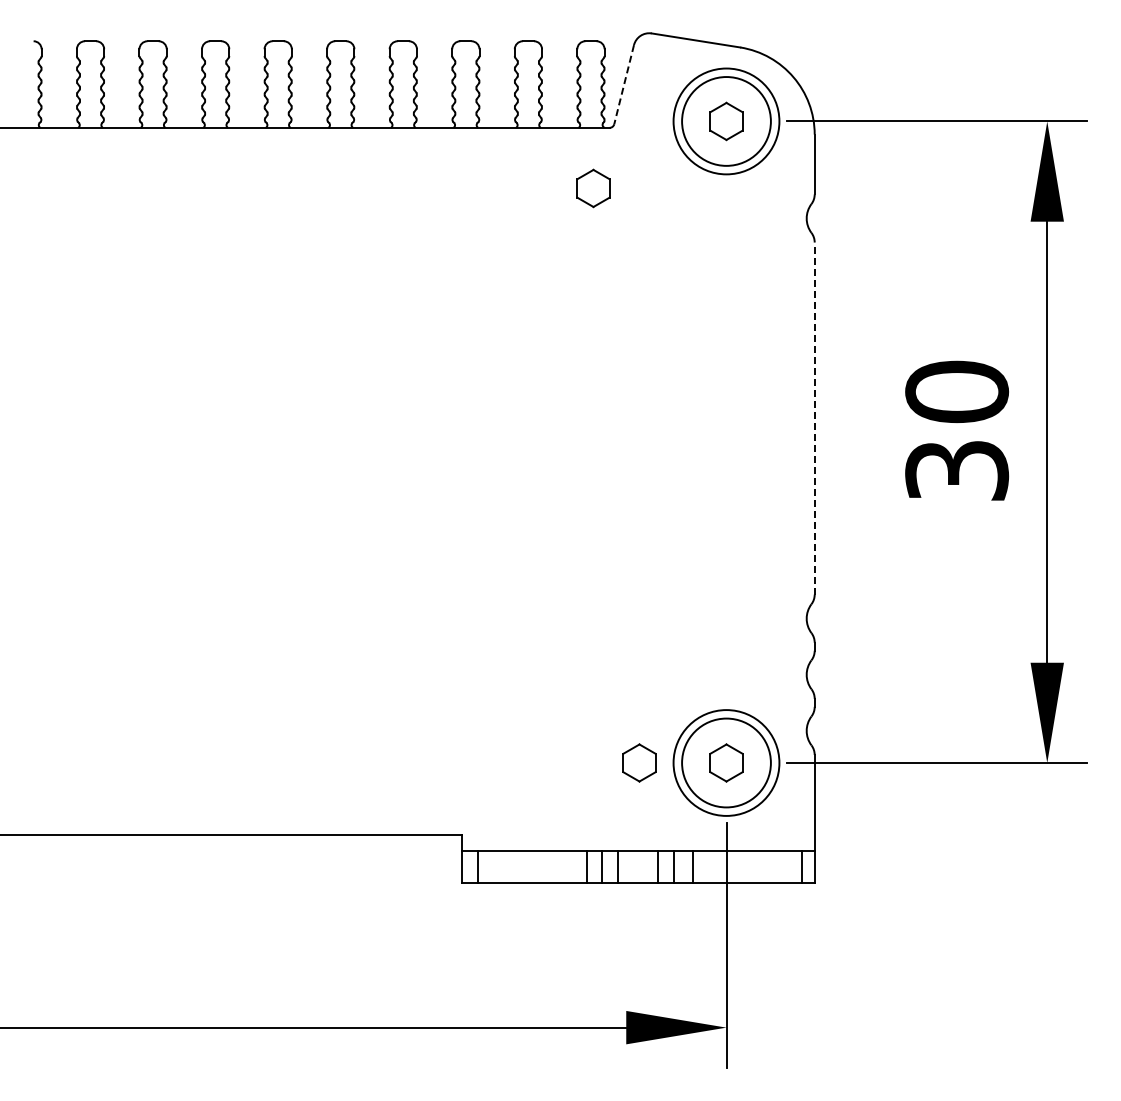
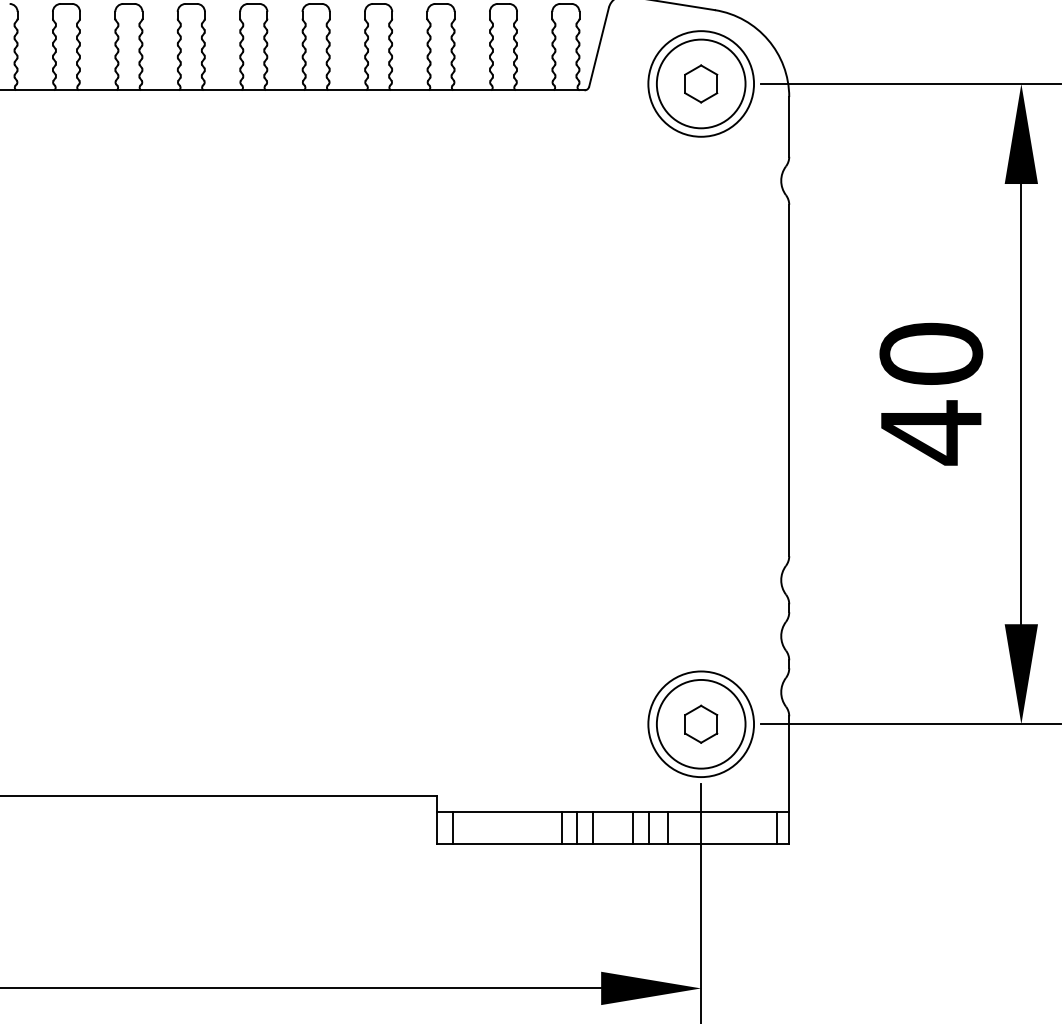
line: (624, 84) -> (599, 47), dashed -> solid
part: (593, 188) -> (568, 150), removed
line: (814, 418) -> (789, 380), dashed -> solid
text: (957, 470) -> (931, 432), 30 -> 40
part: (639, 762) -> (614, 723), removed

